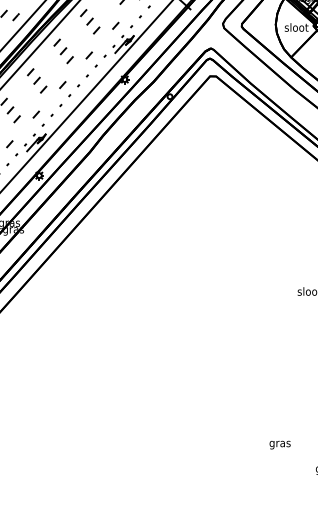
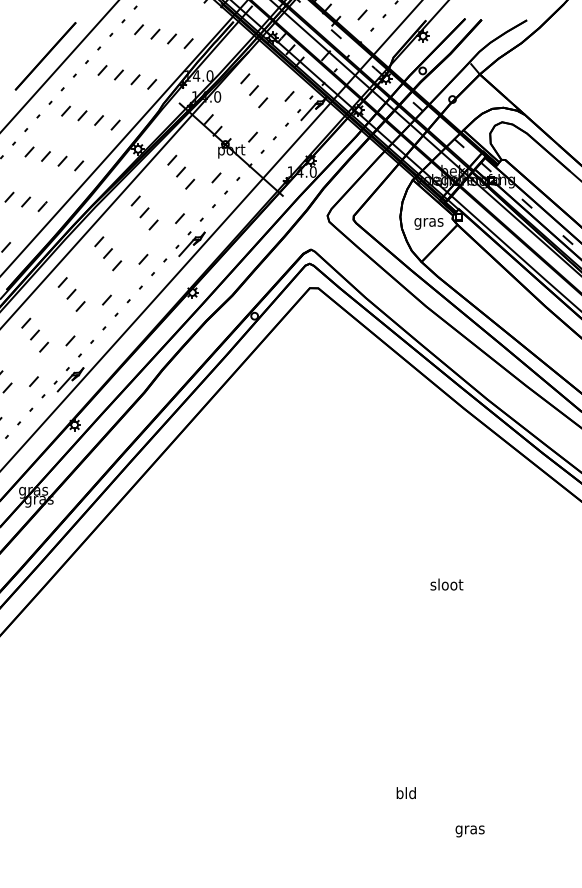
text: (296, 27) -> (428, 221), sloot -> gras
text: (279, 443) -> (405, 794), gras -> bld

